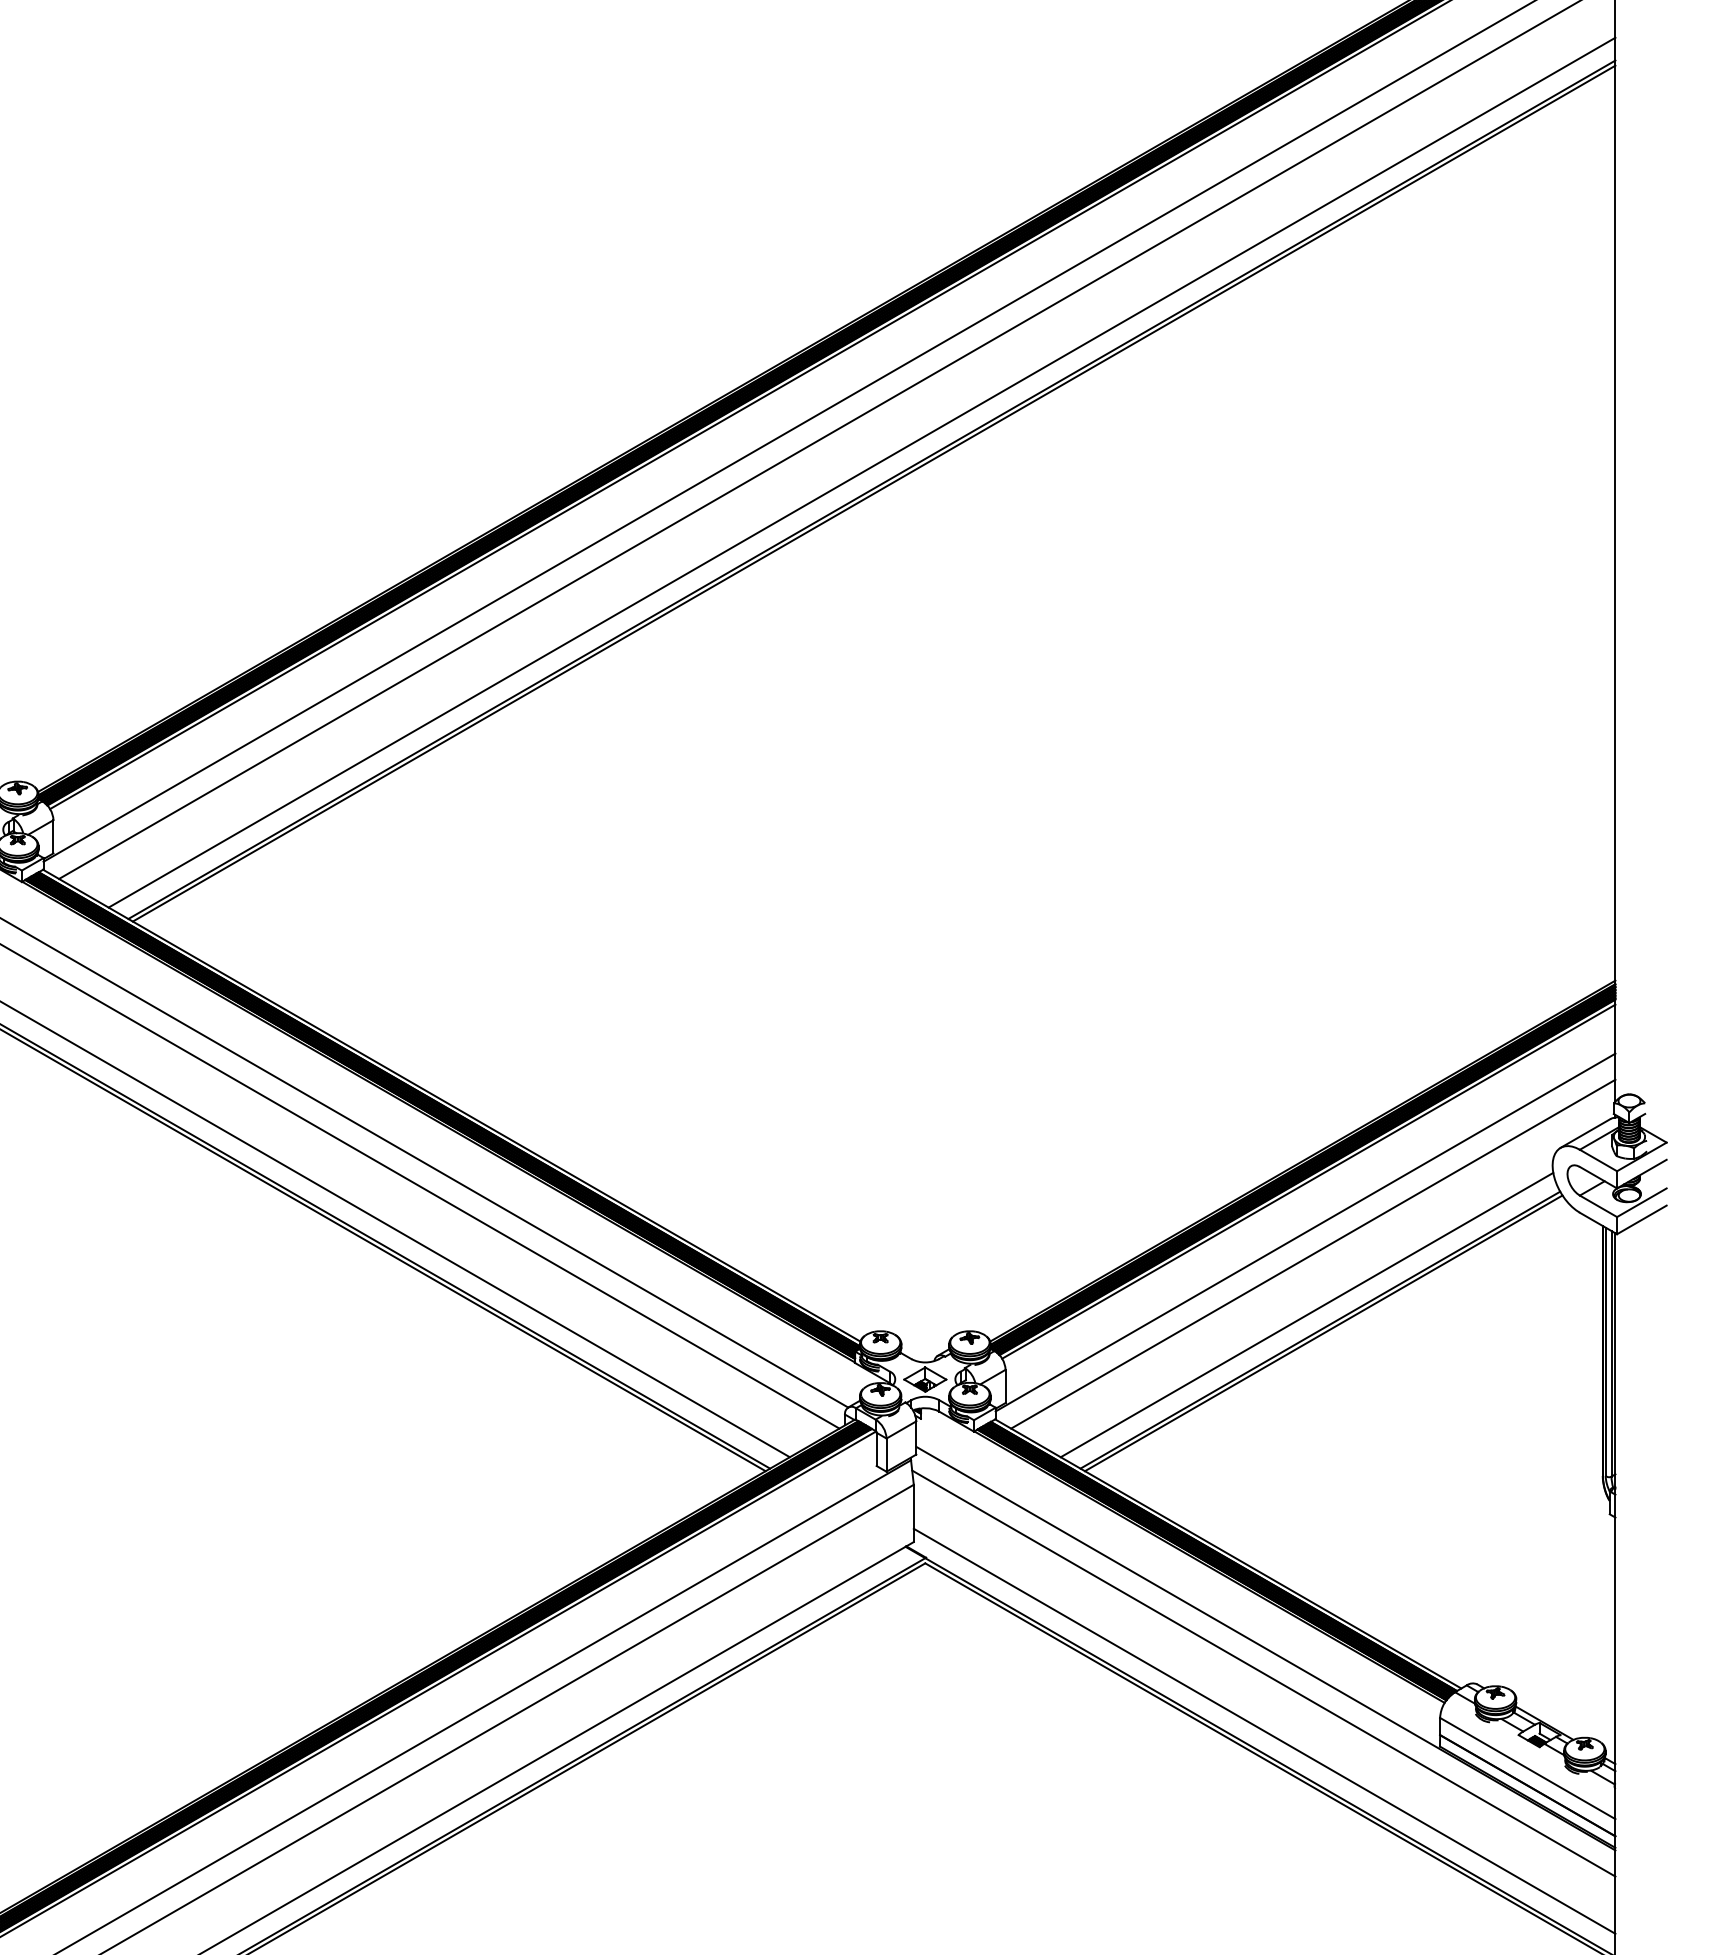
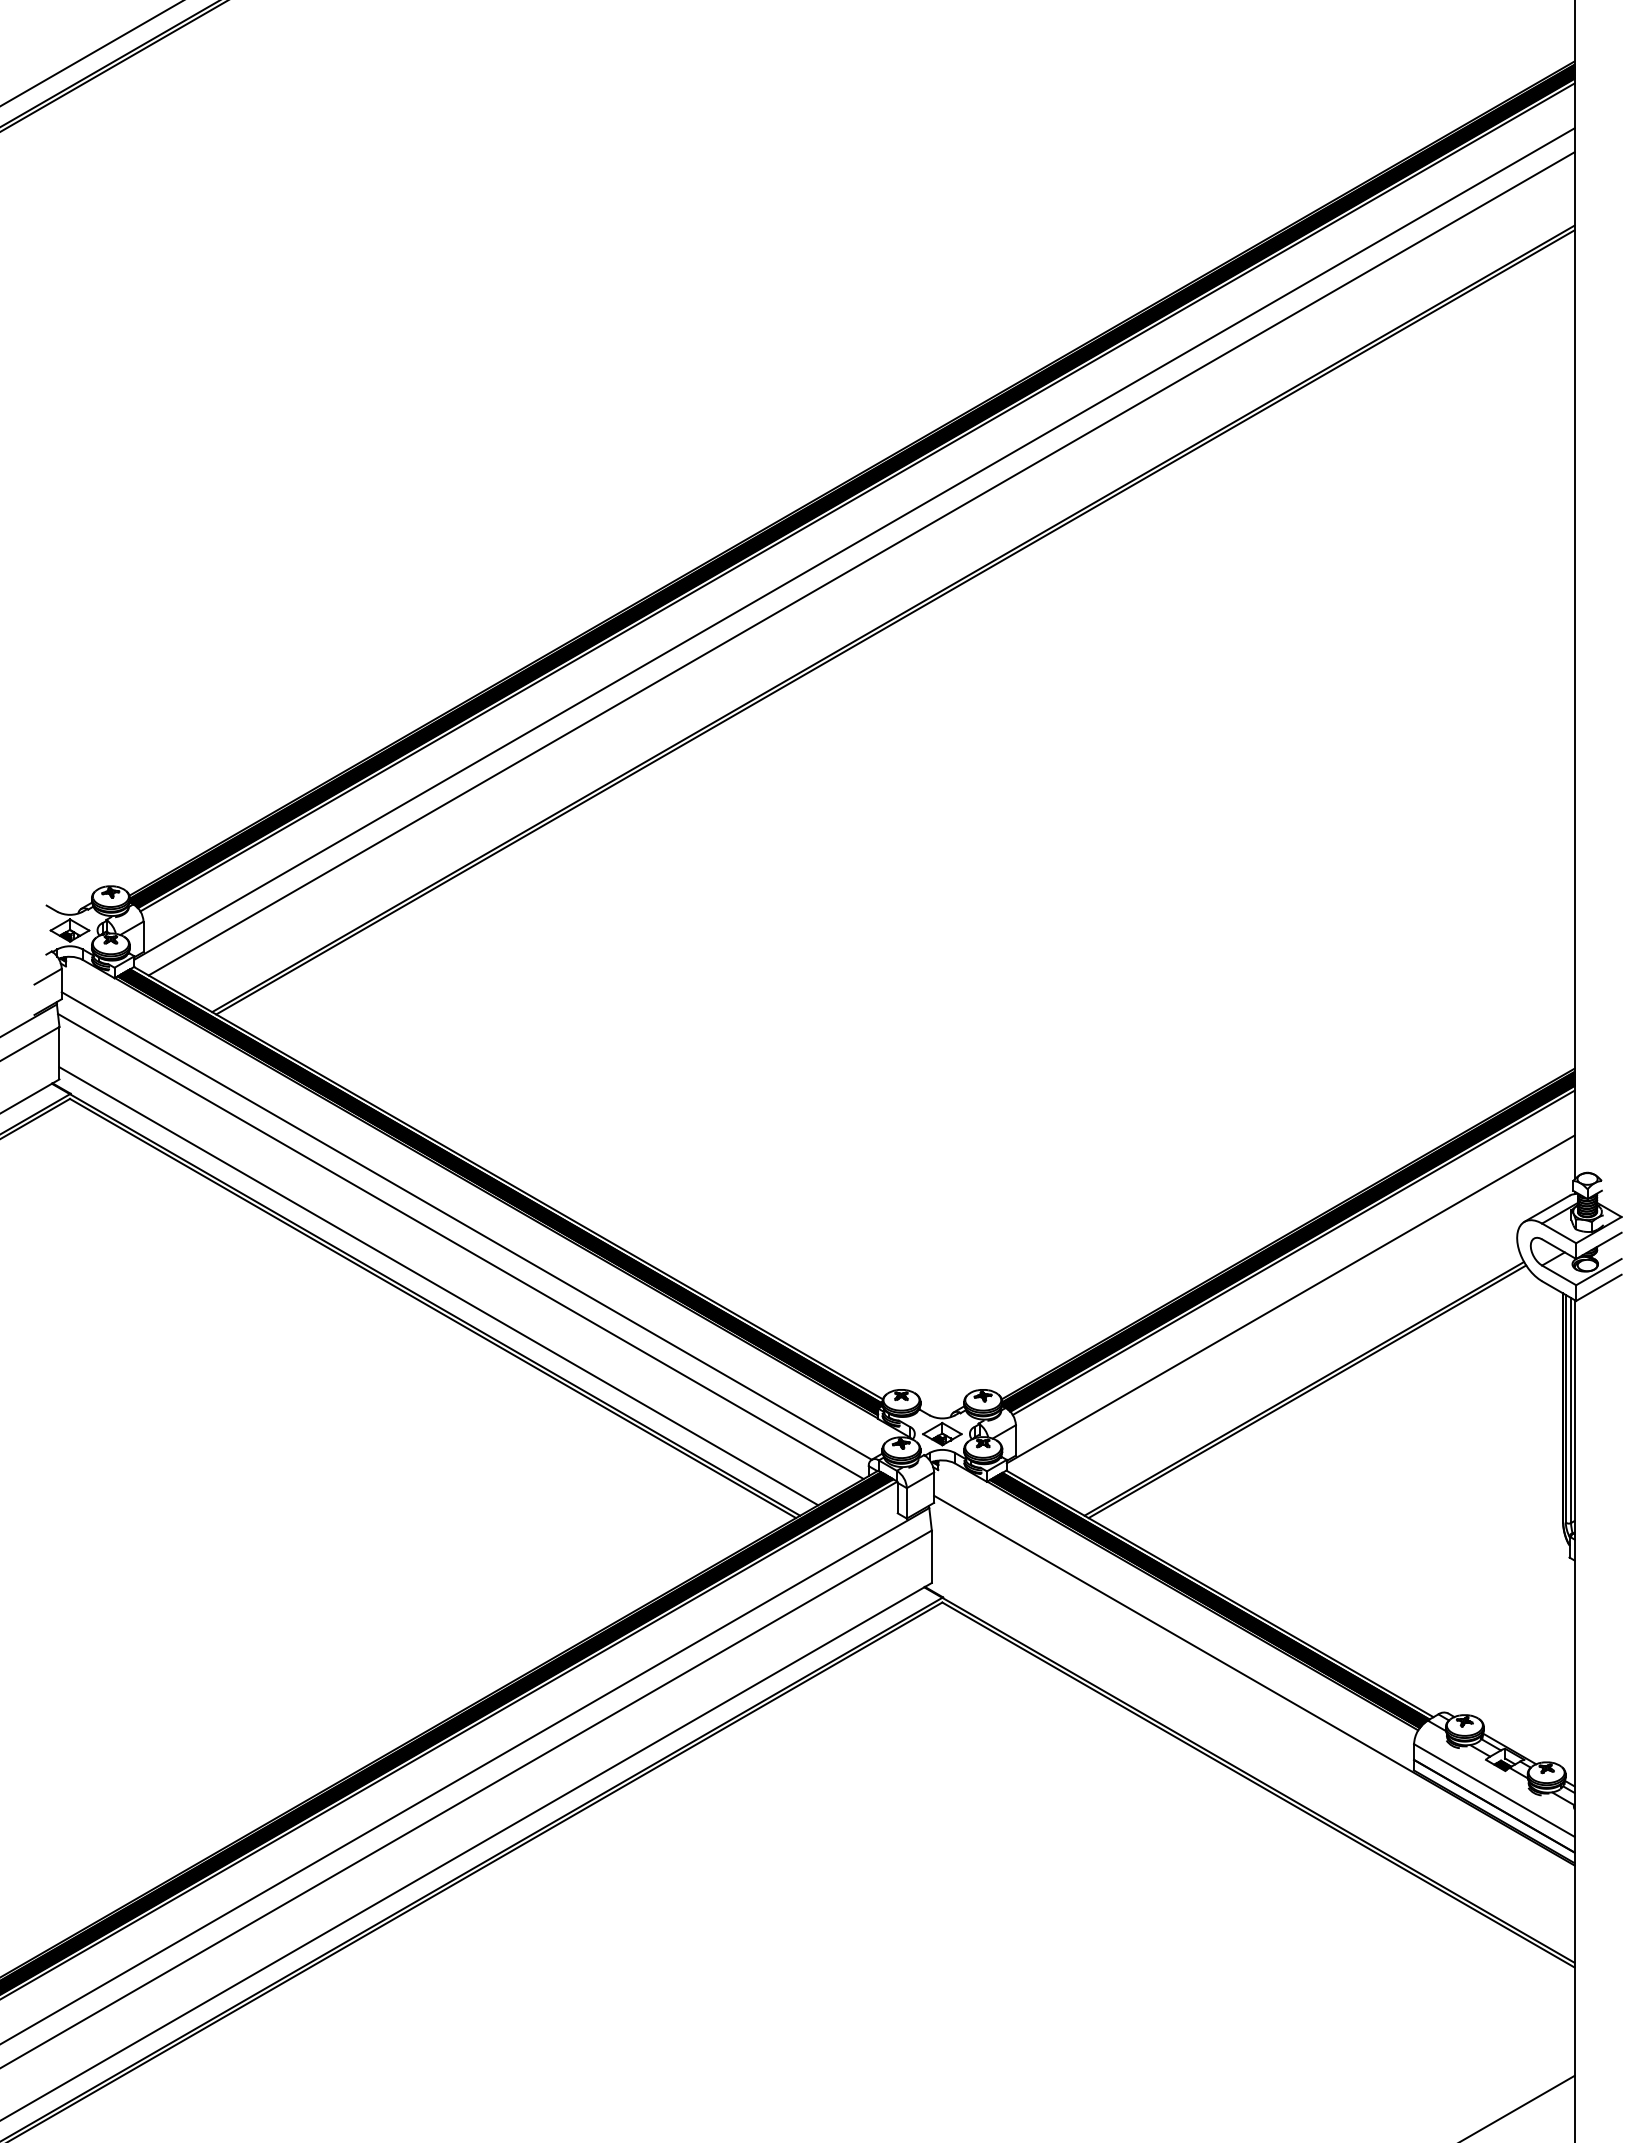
line: (862, 471) -> (884, 602), removed
line: (1312, 1254) -> (1297, 1319), removed
line: (1306, 1314) -> (1291, 1374), removed
line: (1263, 1673) -> (1252, 1703), removed
line: (1263, 1730) -> (1252, 1755), removed

